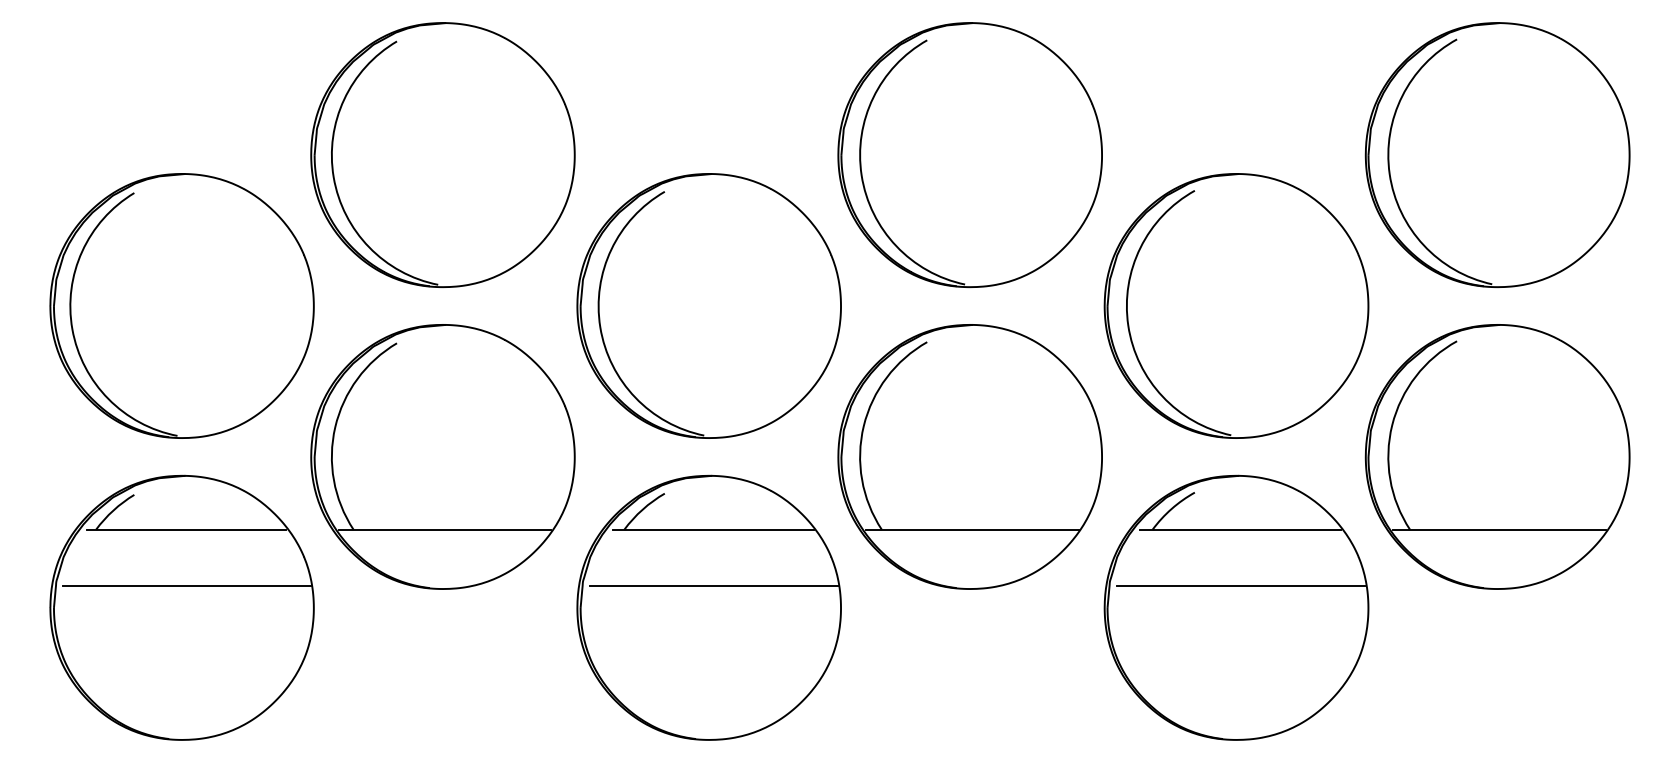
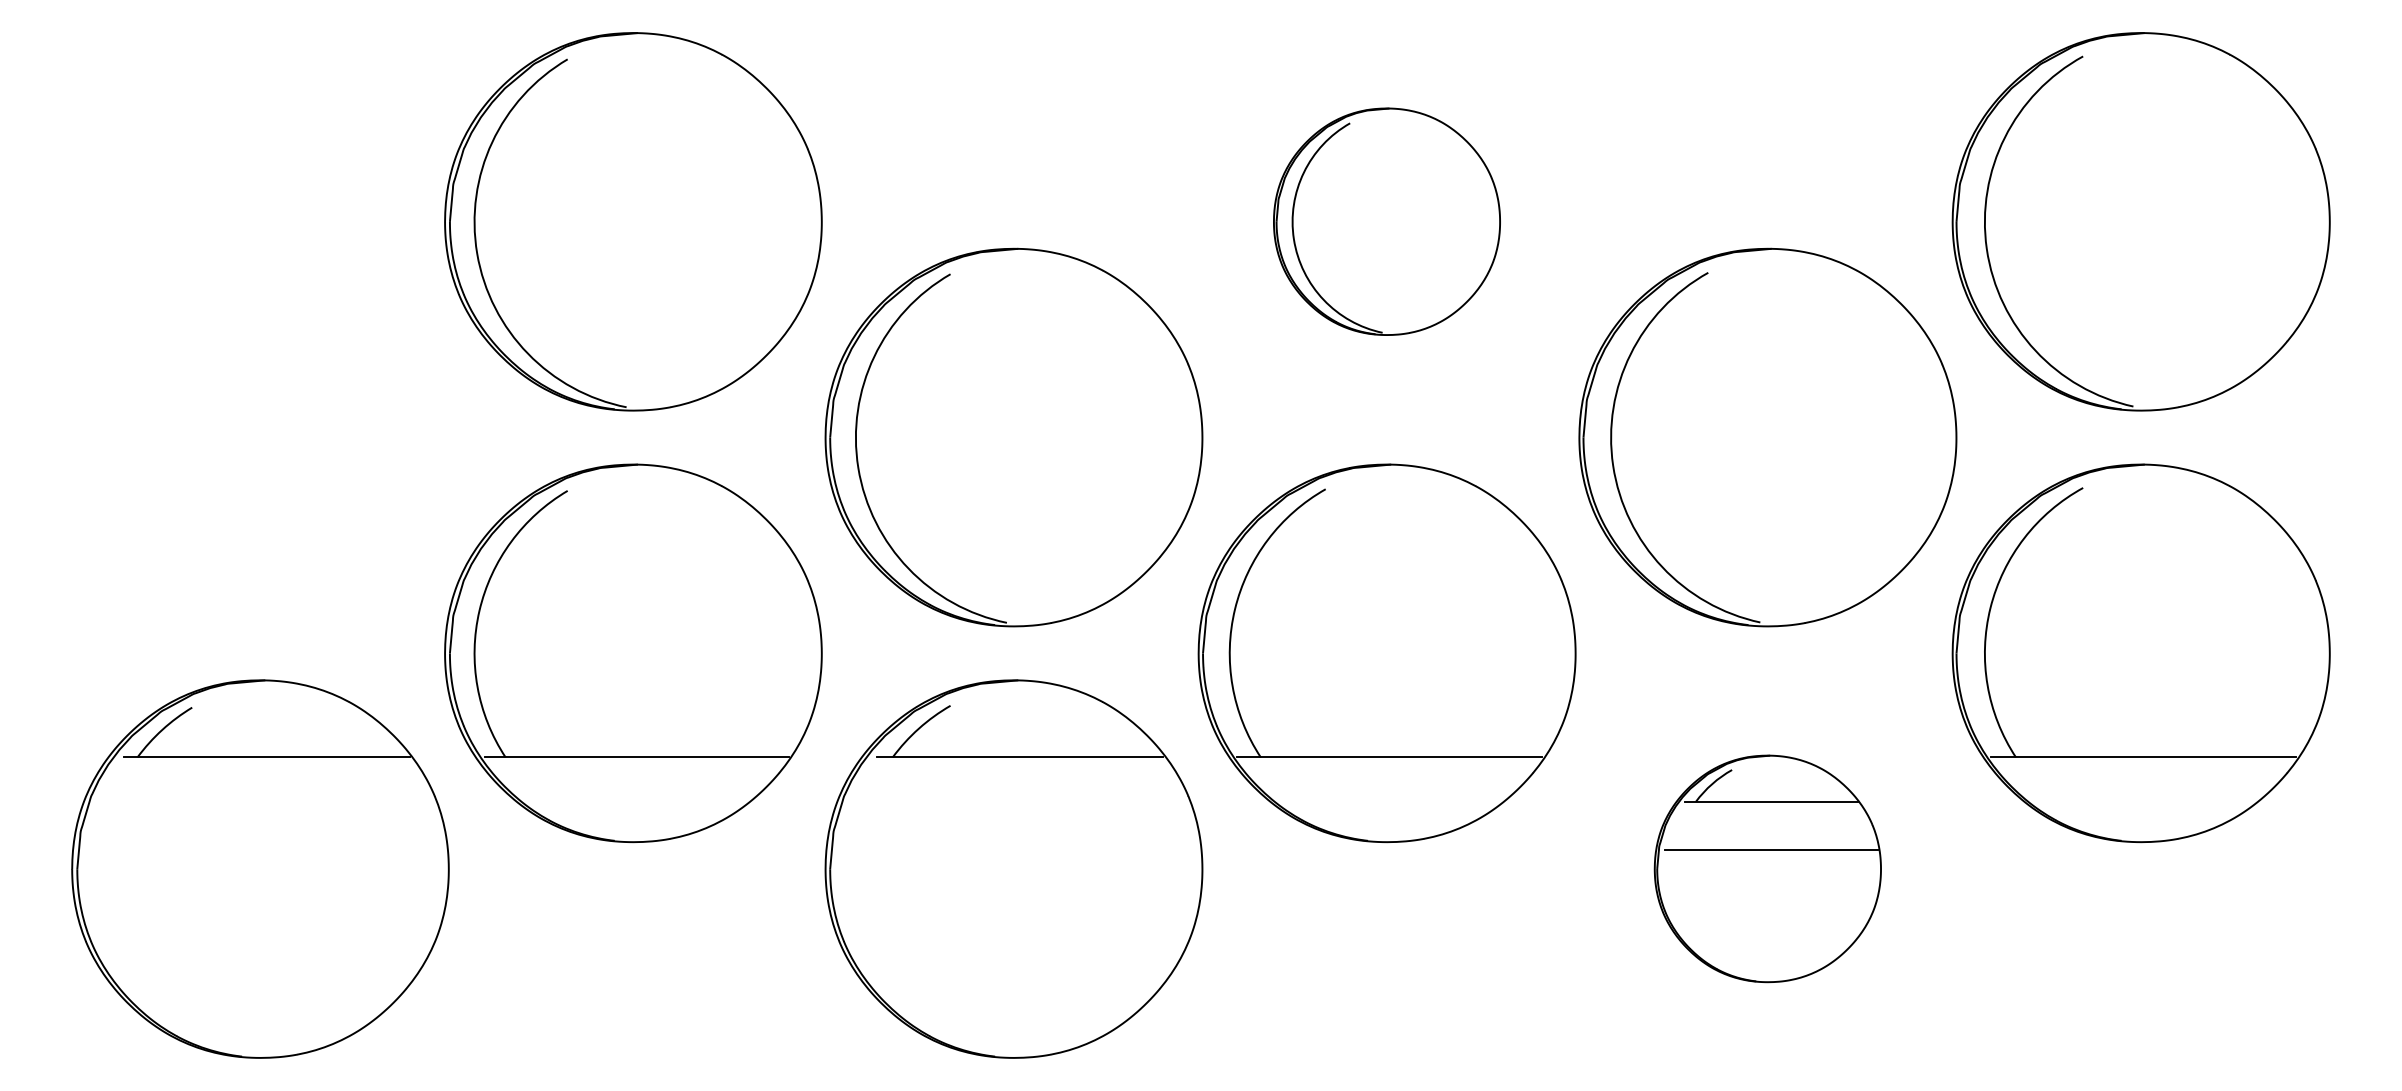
part: (969, 154) -> (1386, 220), size x0.6
part: (181, 305) -> (259, 436), removed
line: (186, 586) -> (266, 838), removed
line: (713, 586) -> (1020, 838), removed
part: (1236, 607) -> (1767, 868), size x0.6

